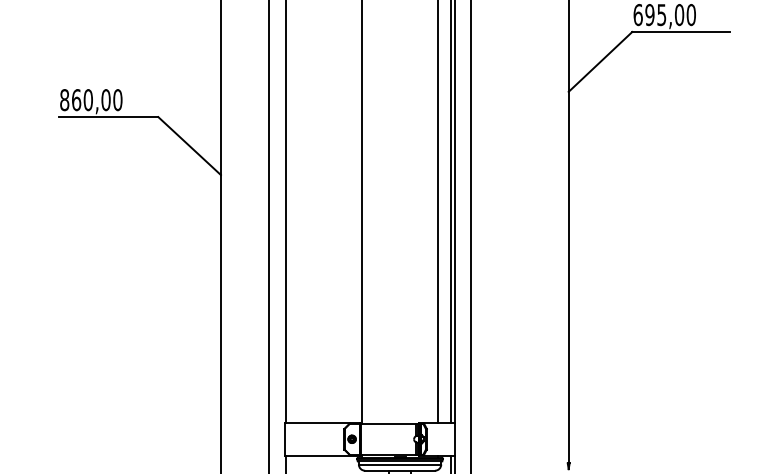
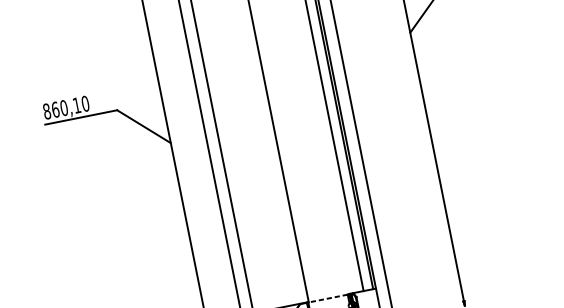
text: (105, 100) -> (76, 105), 860,00 -> 860,10
line: (388, 423) -> (327, 298), solid -> dashed

